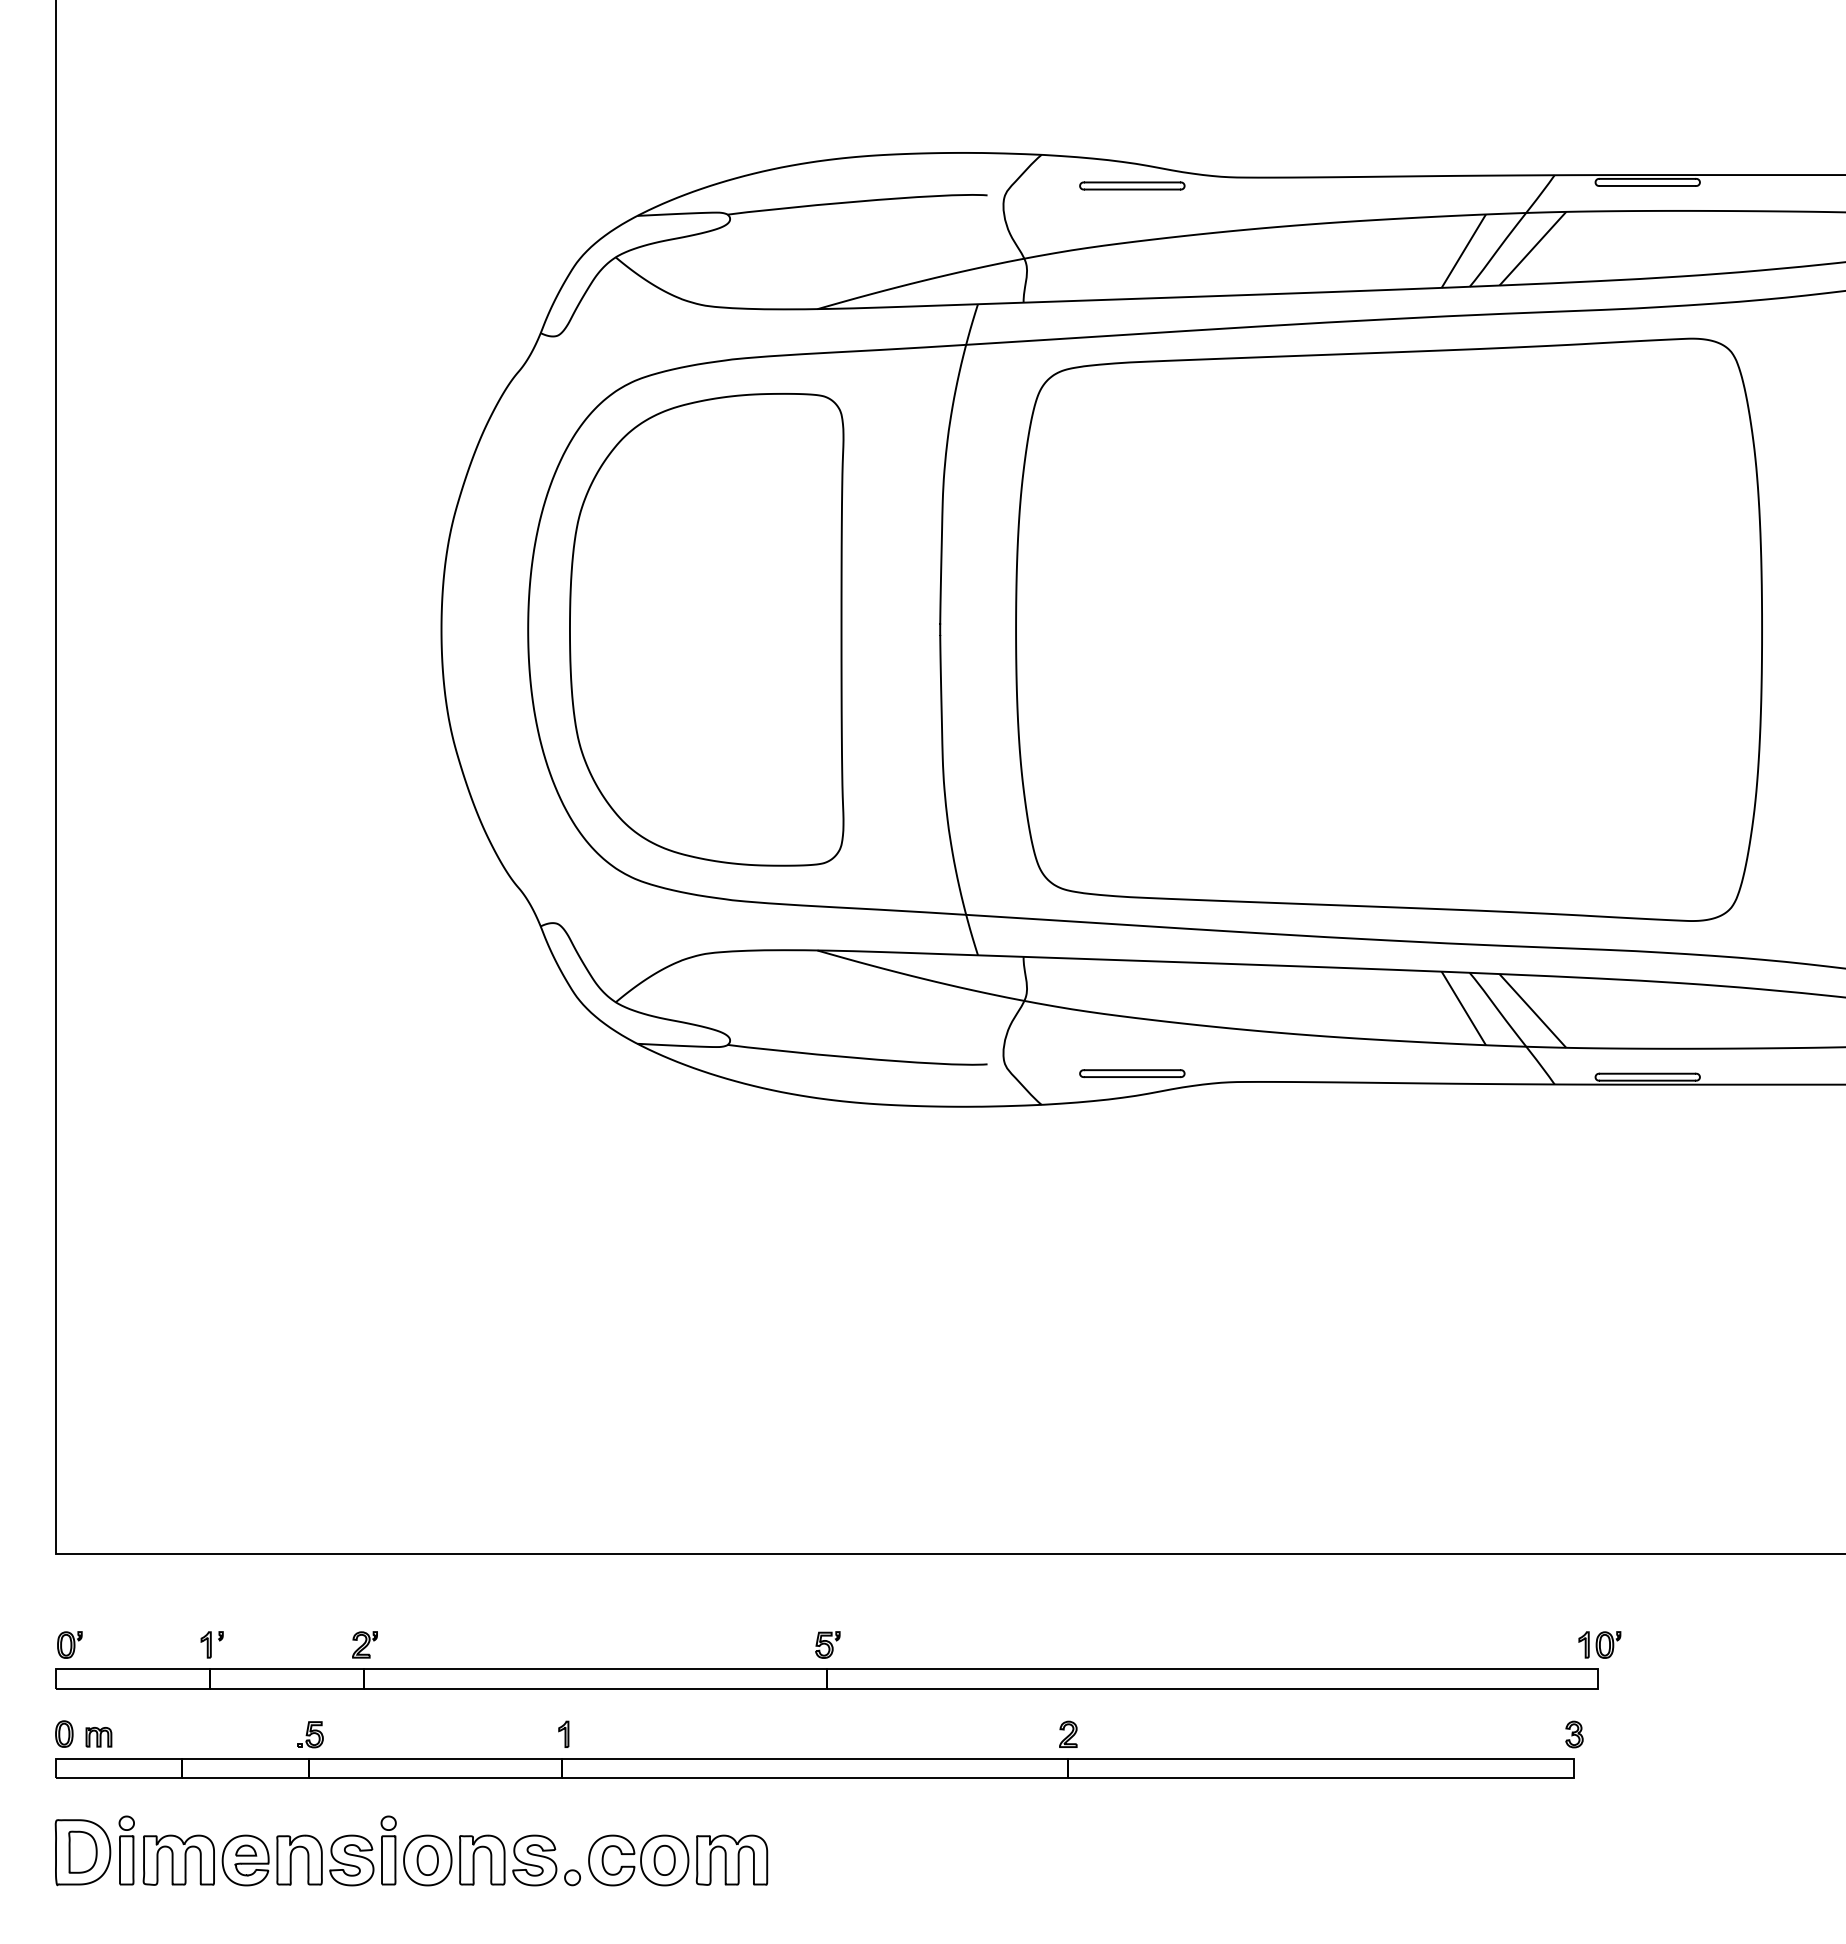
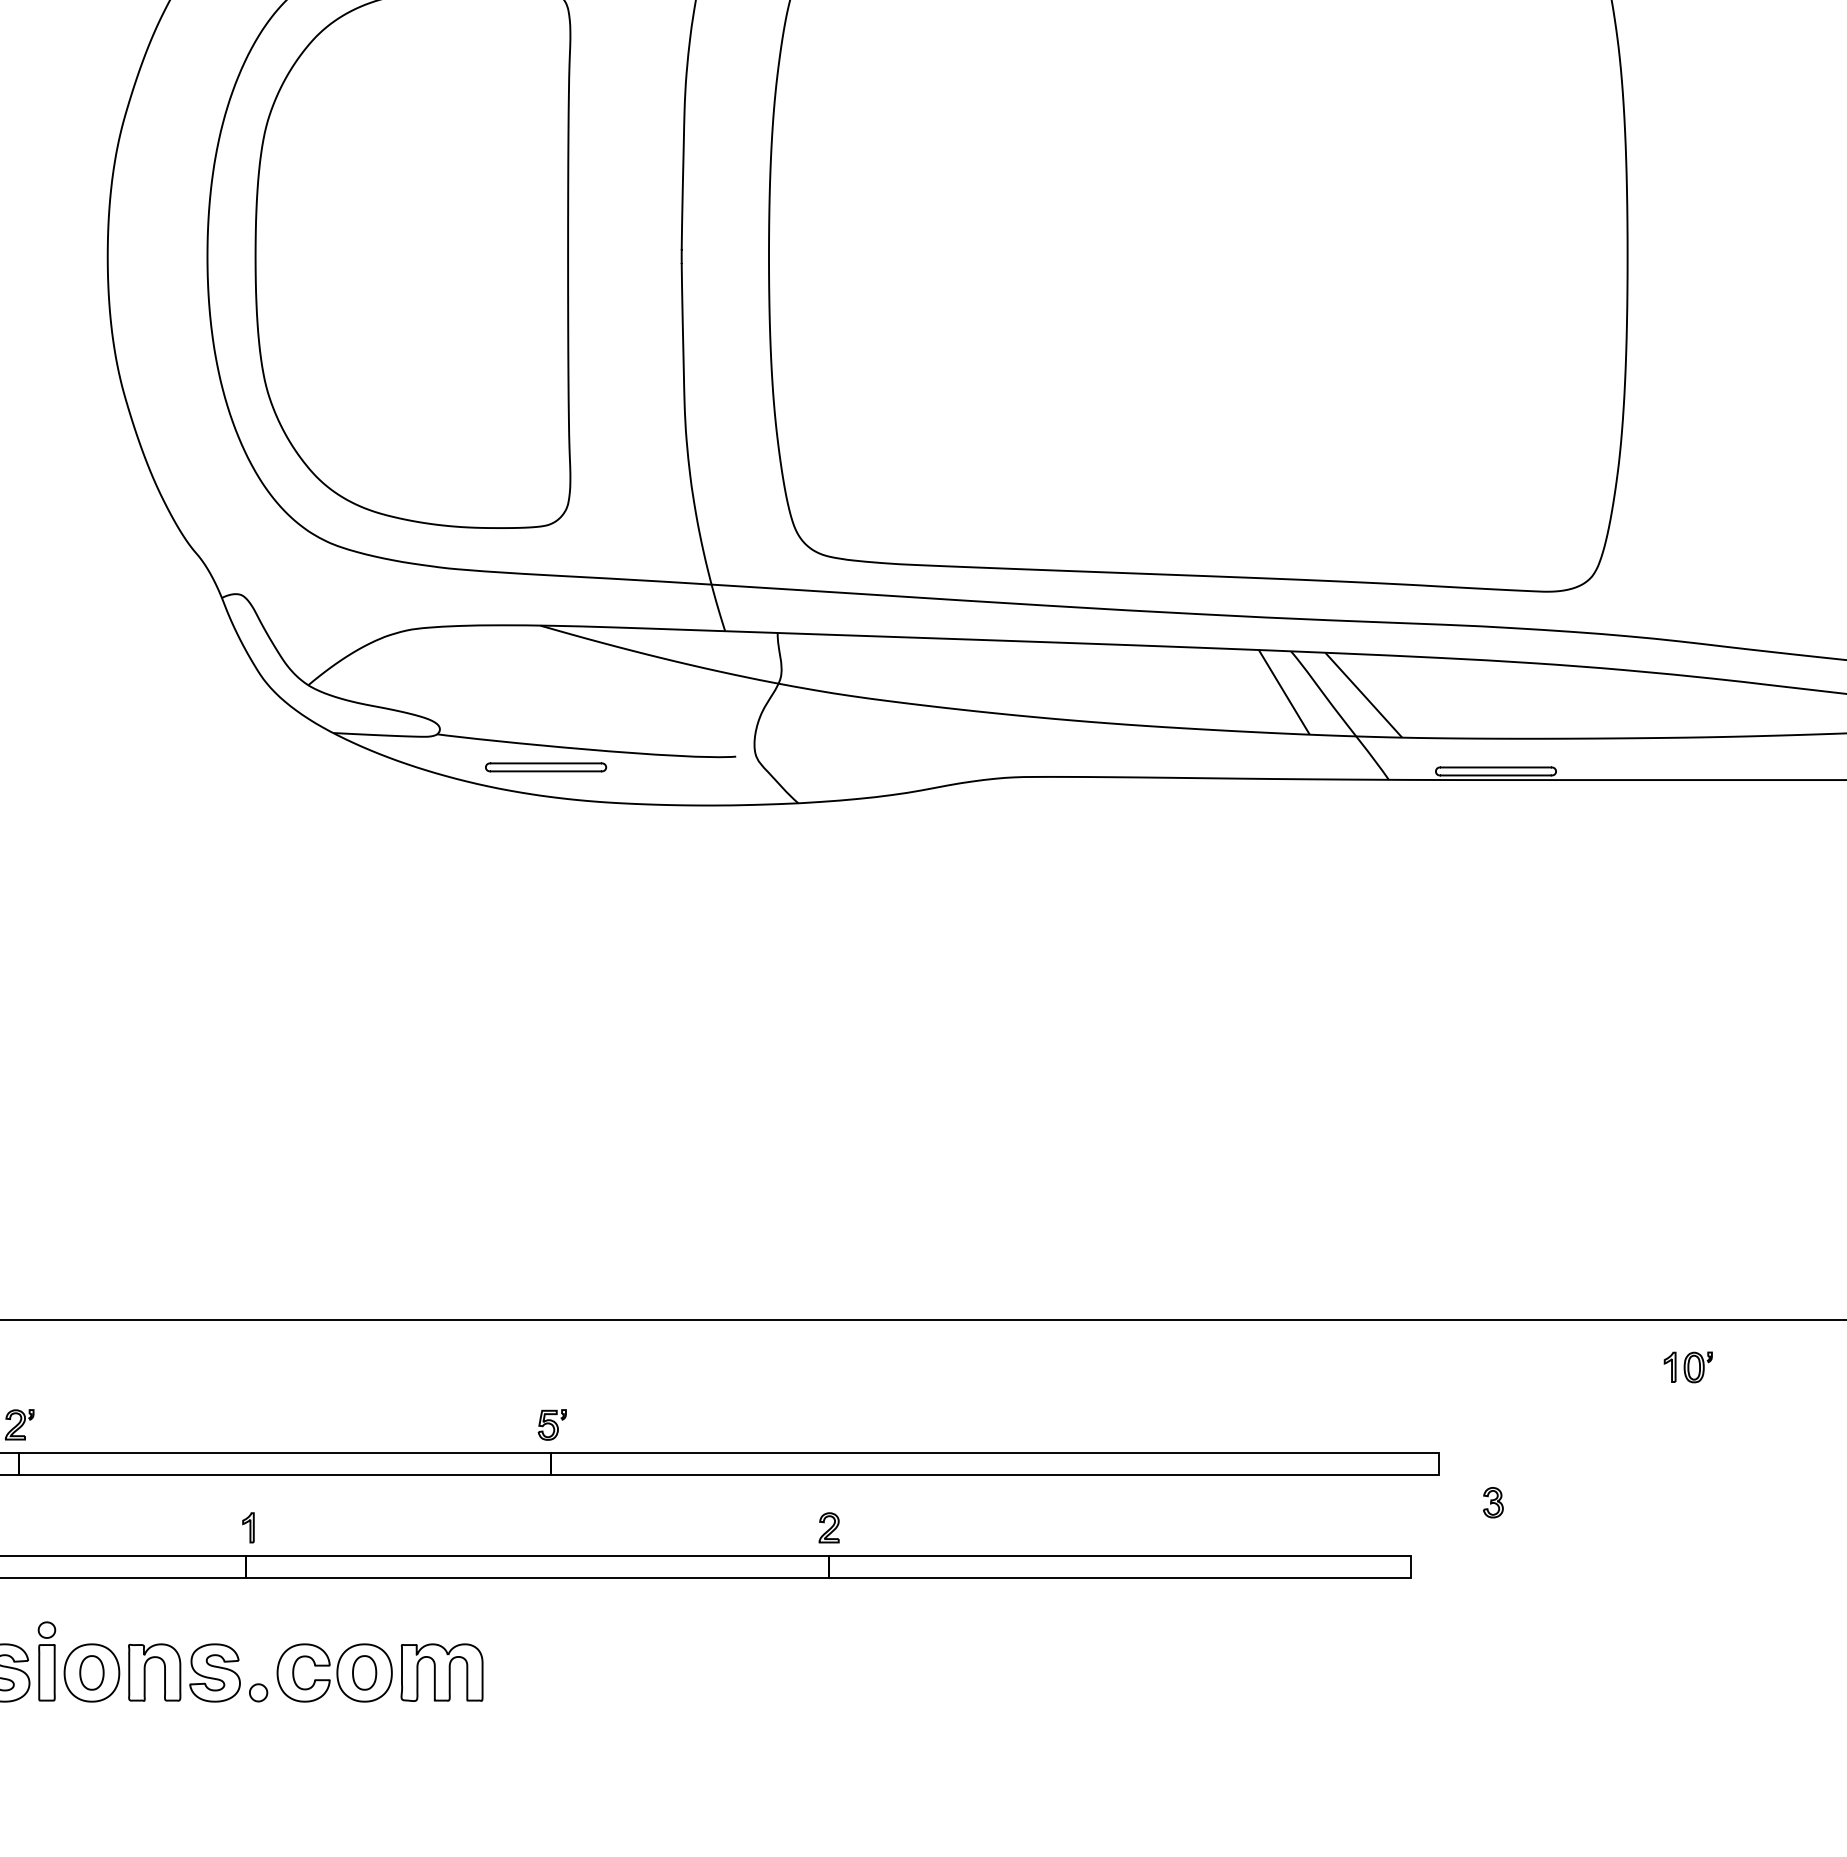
part: (1132, 1073) -> (546, 767), moved
part: (1599, 1644) -> (1687, 1366), moved
part: (1574, 1734) -> (1493, 1502), moved

